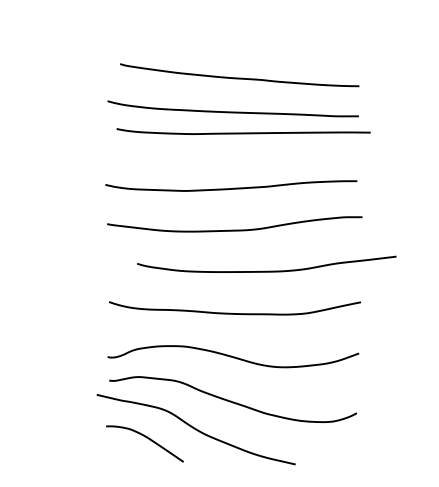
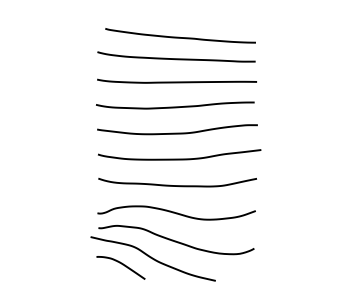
curve: (242, 131) -> (176, 81), moved
curve: (266, 270) -> (179, 158), moved

